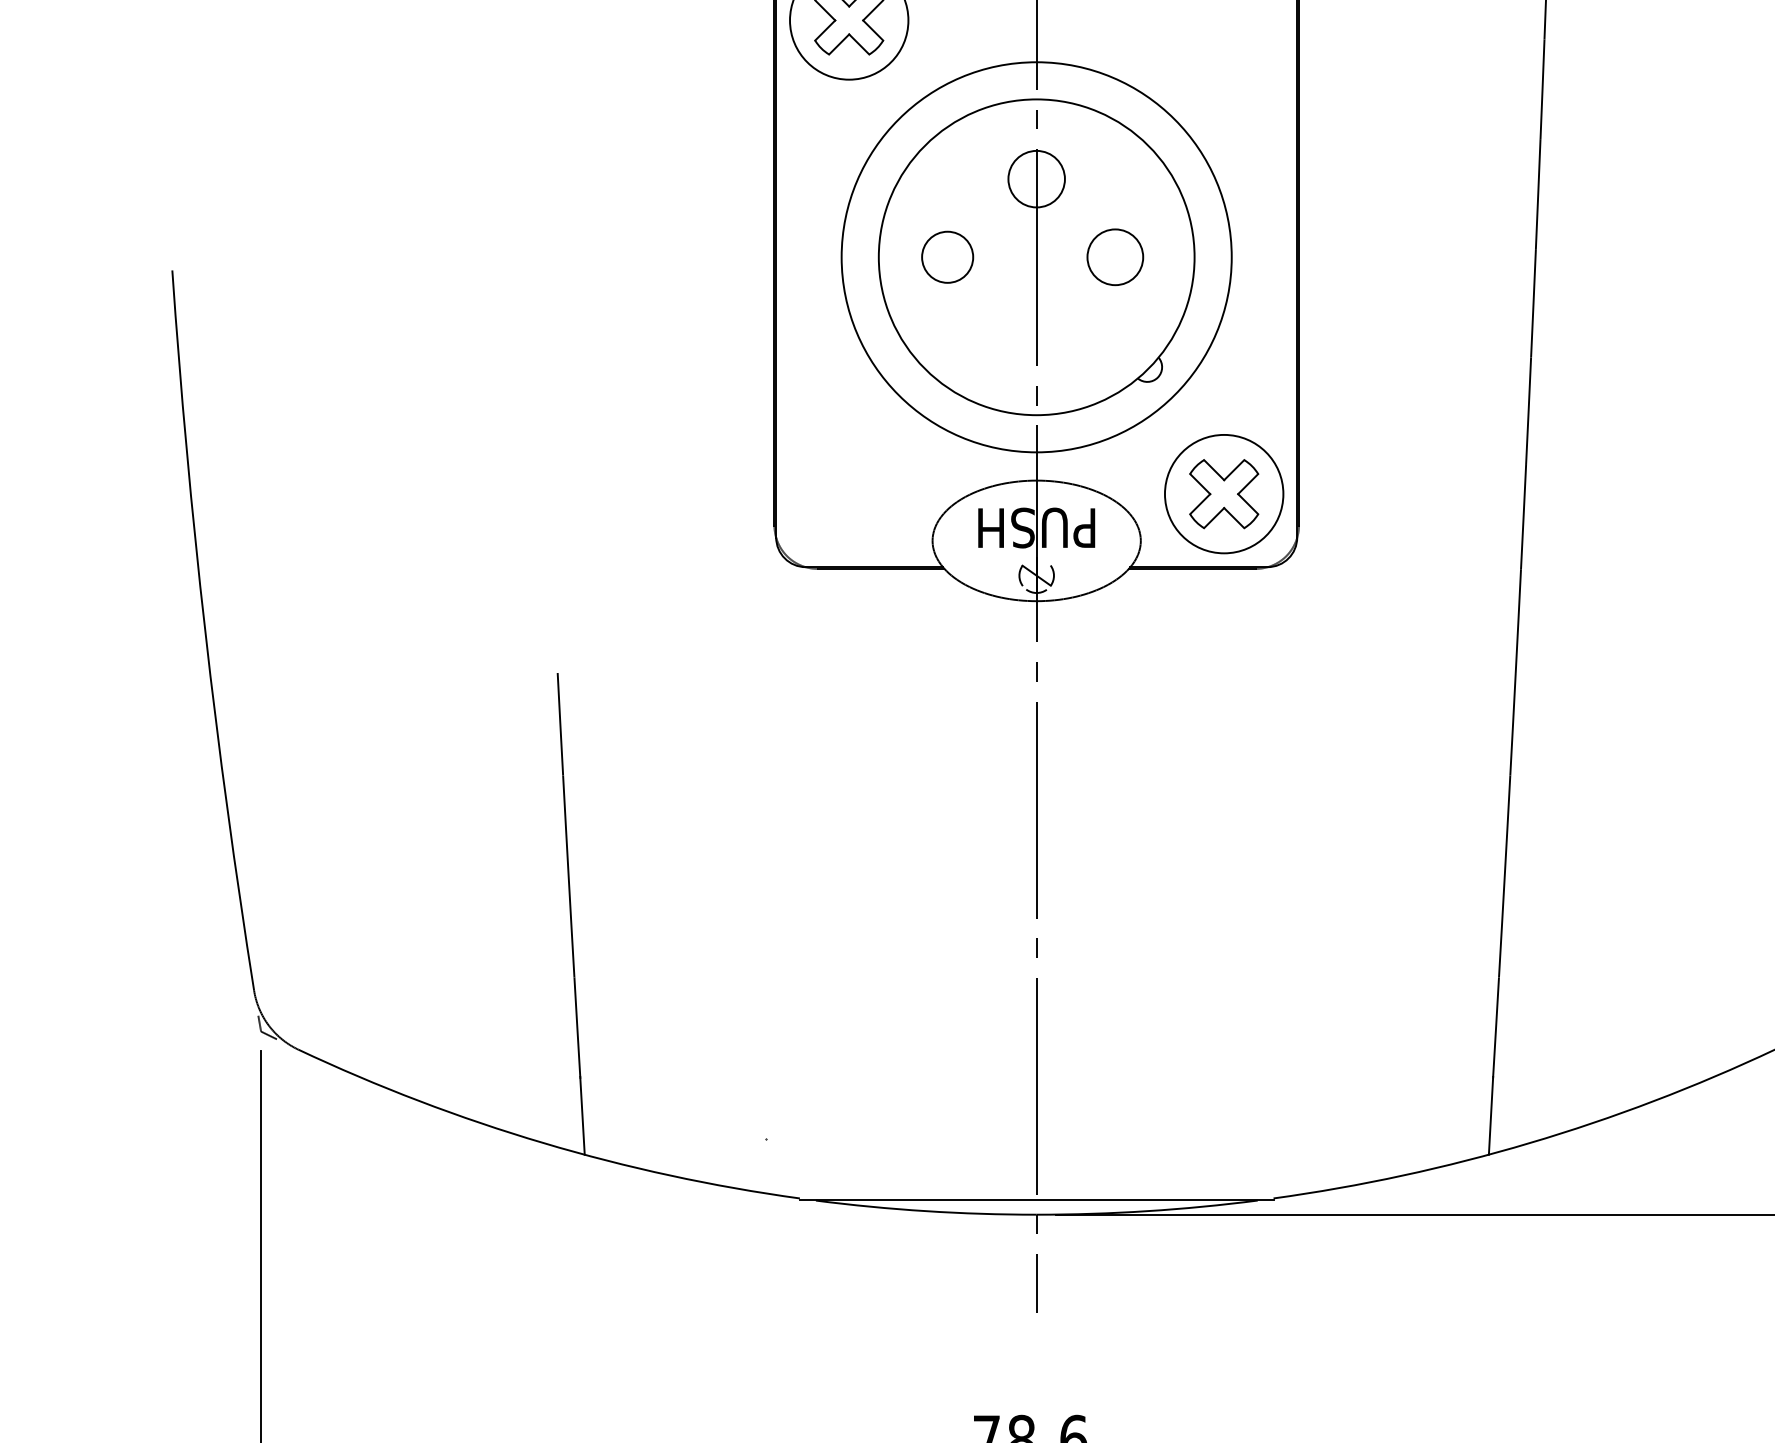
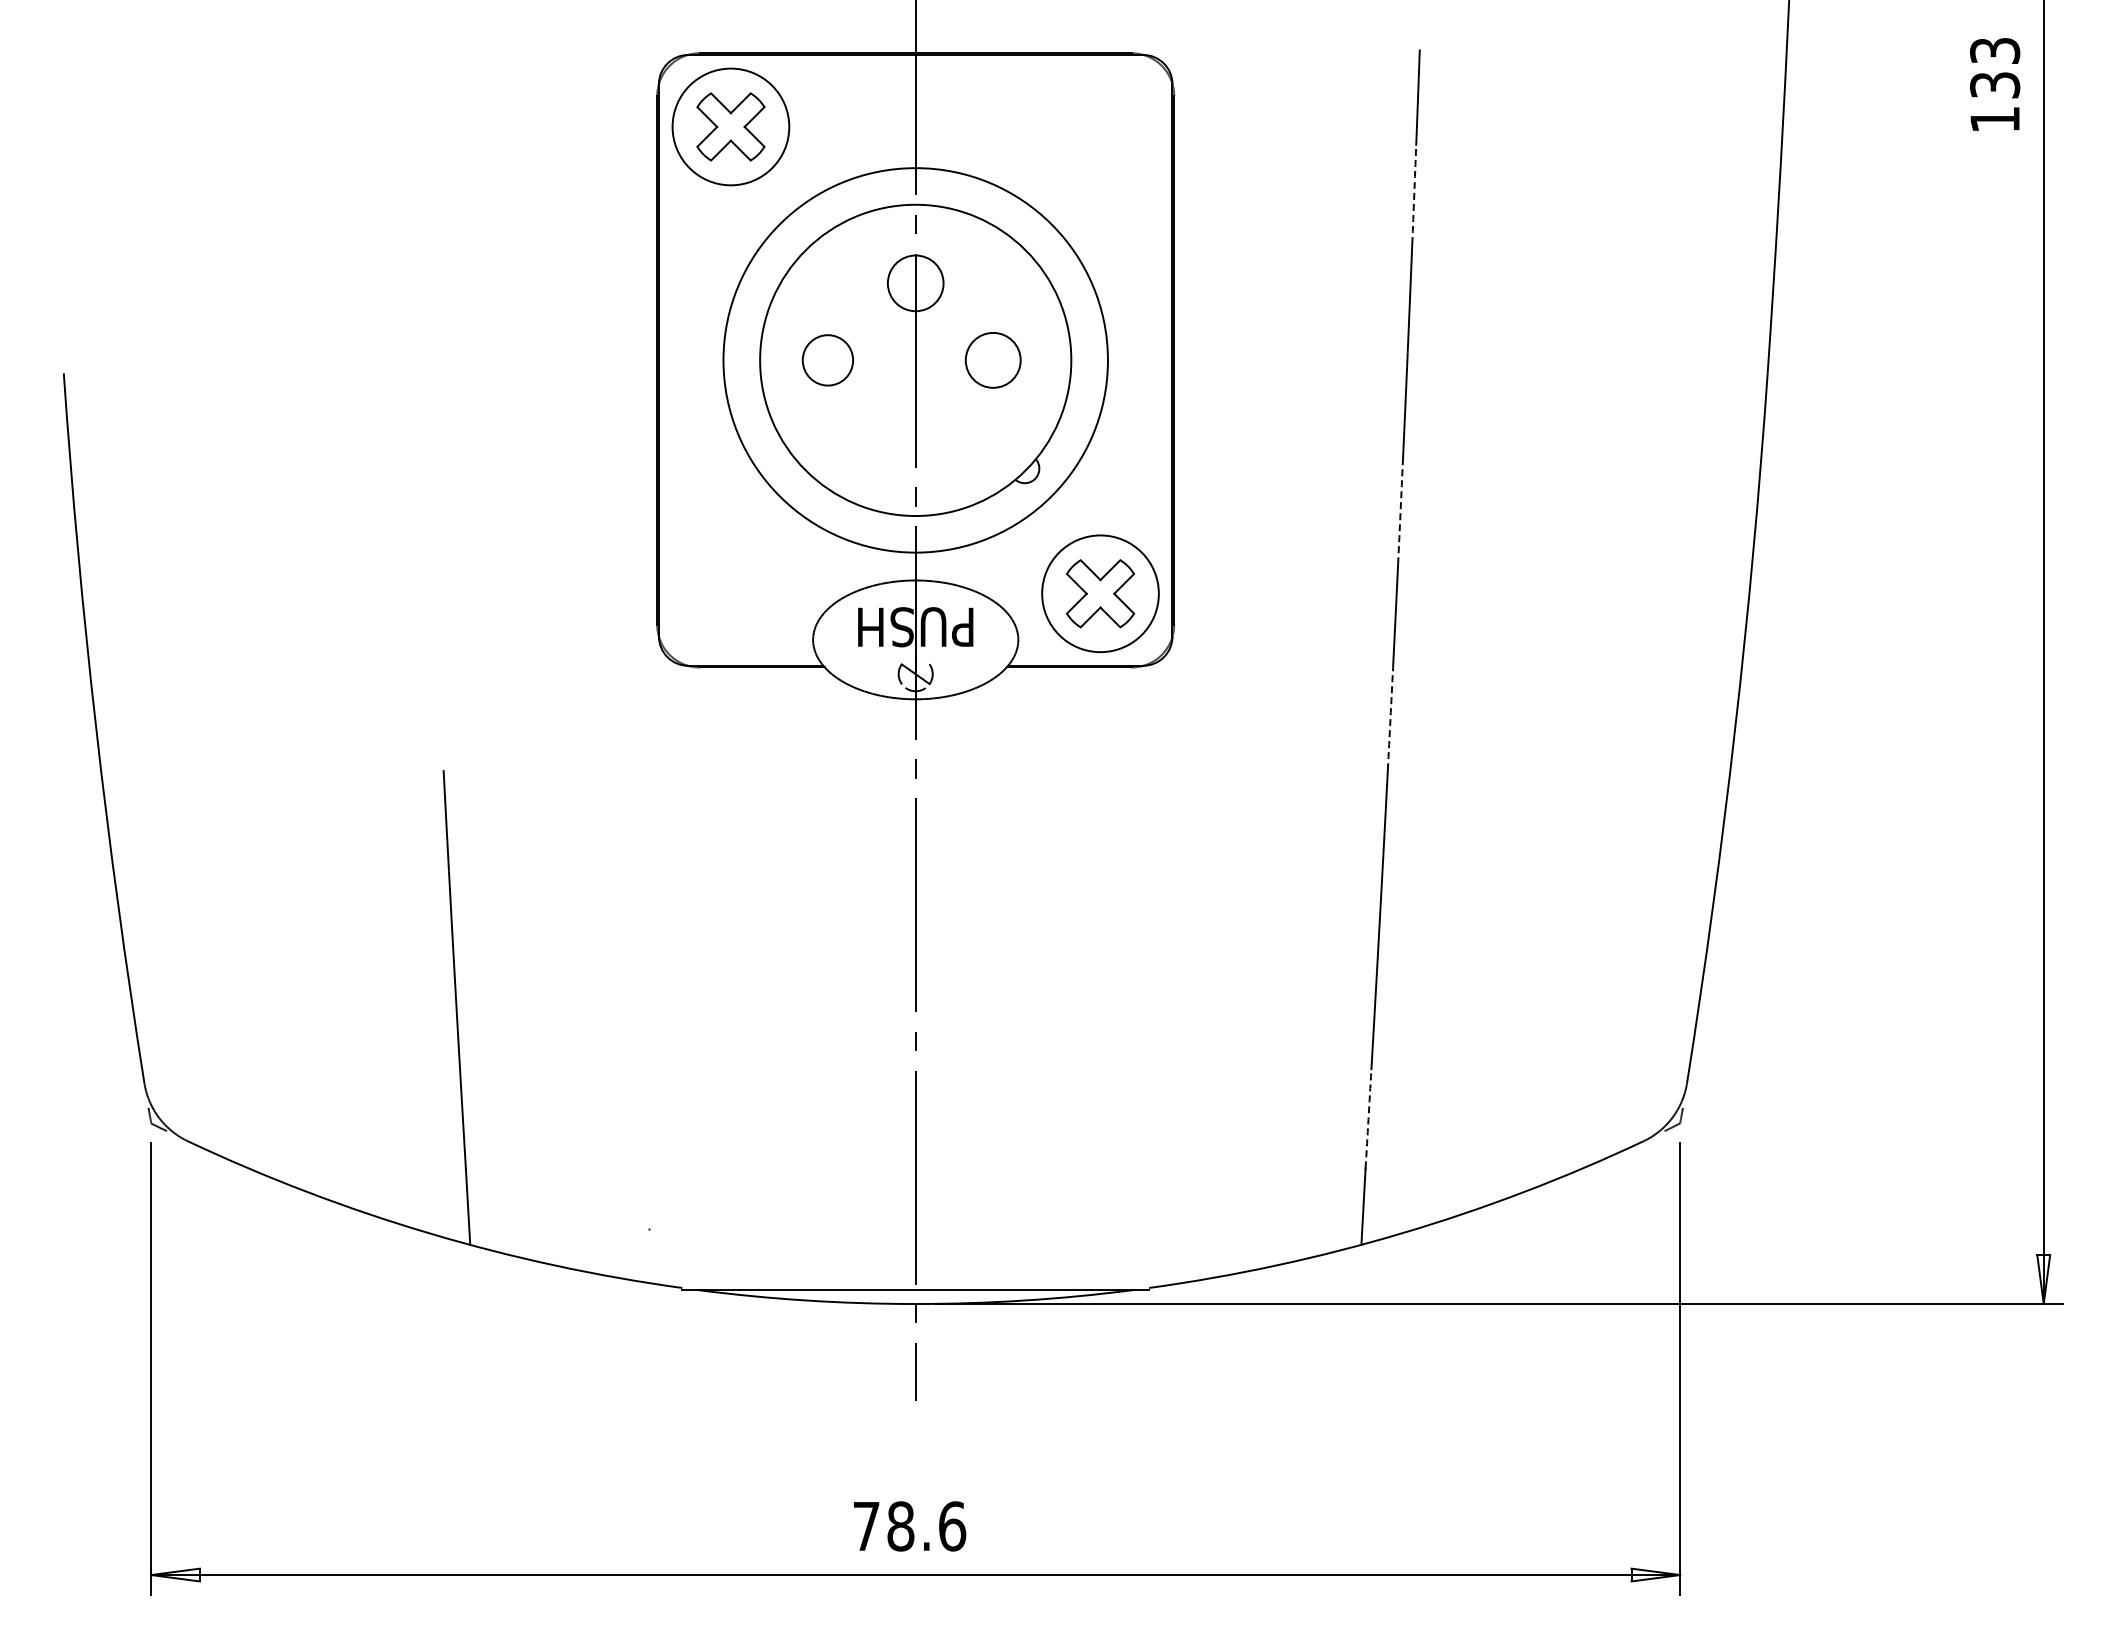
arc: (1542, 88) -> (1414, 194), solid -> dashed
arc: (1528, 410) -> (1400, 511), solid -> dashed
arc: (1518, 620) -> (1390, 718), solid -> dashed
arc: (1496, 1027) -> (1368, 1119), solid -> dashed

